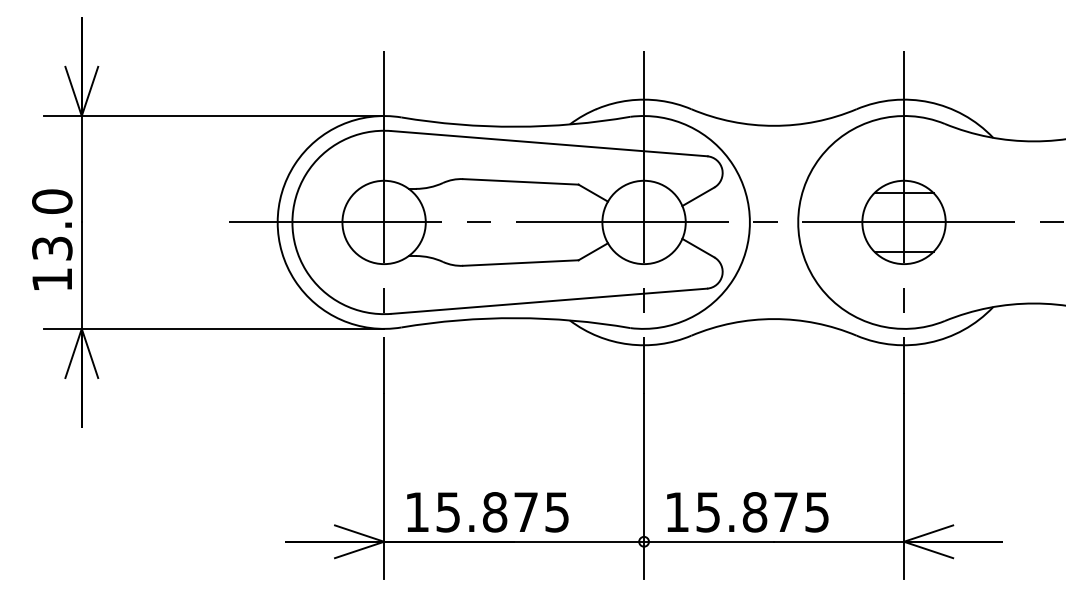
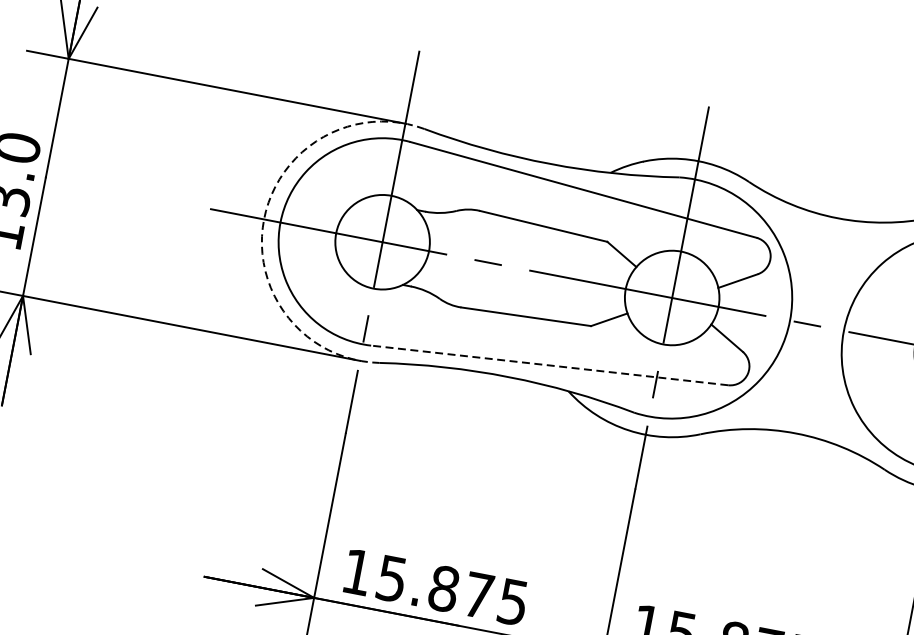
arc: (277, 222) -> (263, 219), solid -> dashed
line: (548, 301) -> (548, 365), solid -> dashed

